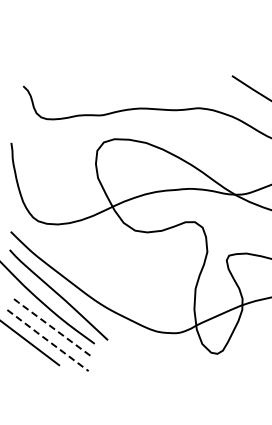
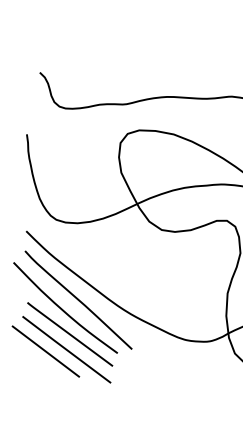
line: (49, 325) -> (68, 333), dashed -> solid
line: (47, 340) -> (66, 349), dashed -> solid

